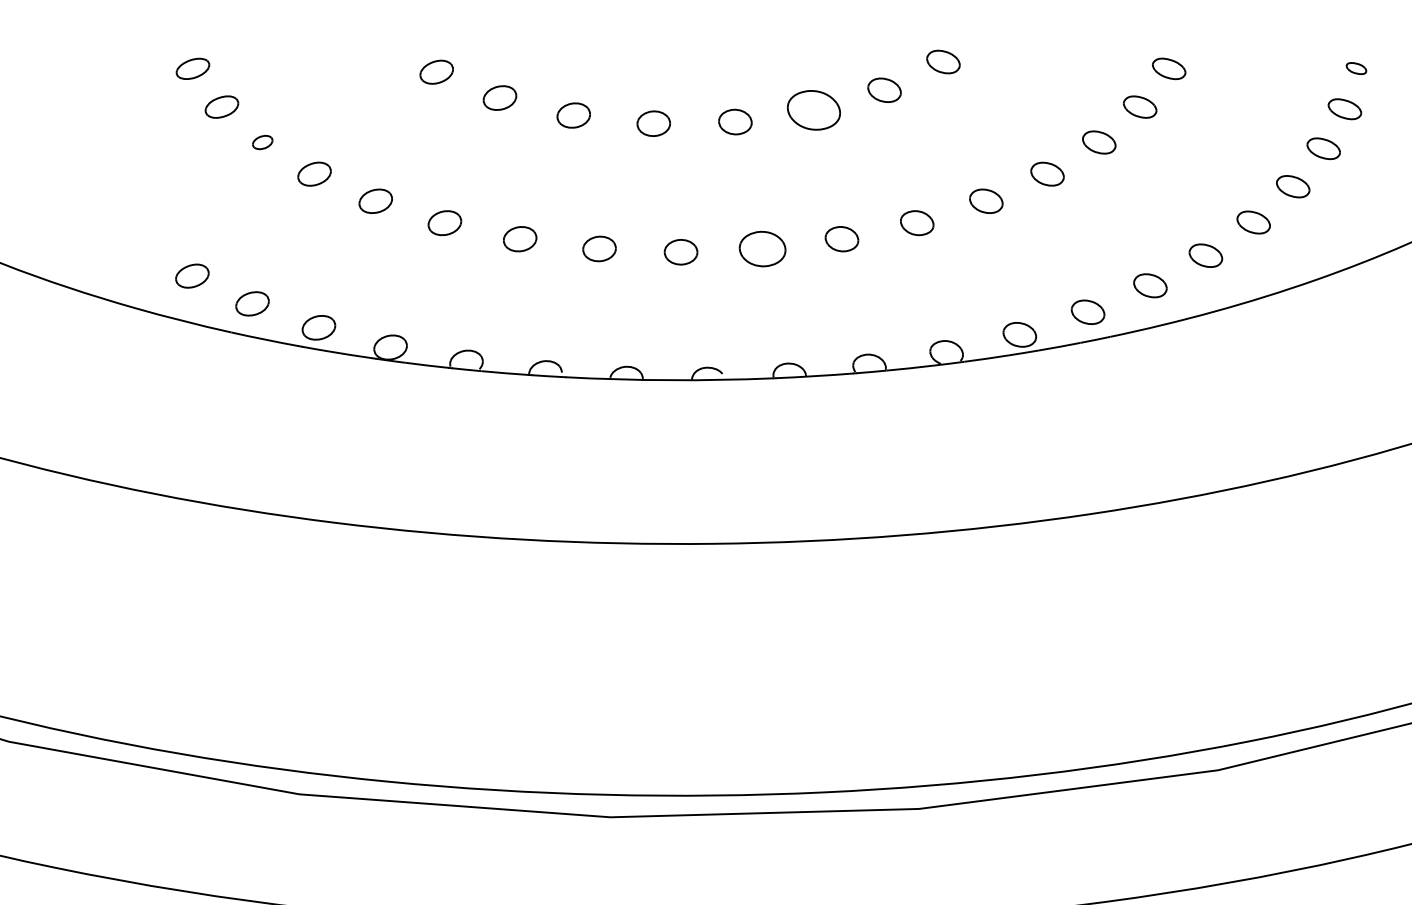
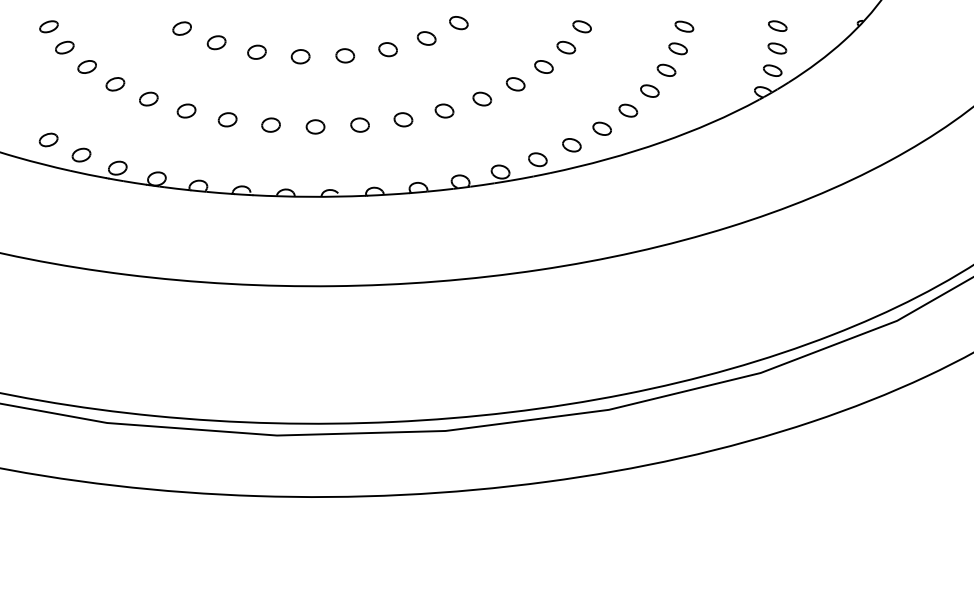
part: (1356, 68) -> (684, 26), size x1.67
part: (812, 110) -> (387, 49), size x0.62
part: (261, 141) -> (86, 66), size x1.67
part: (761, 247) -> (359, 124), size x0.71

